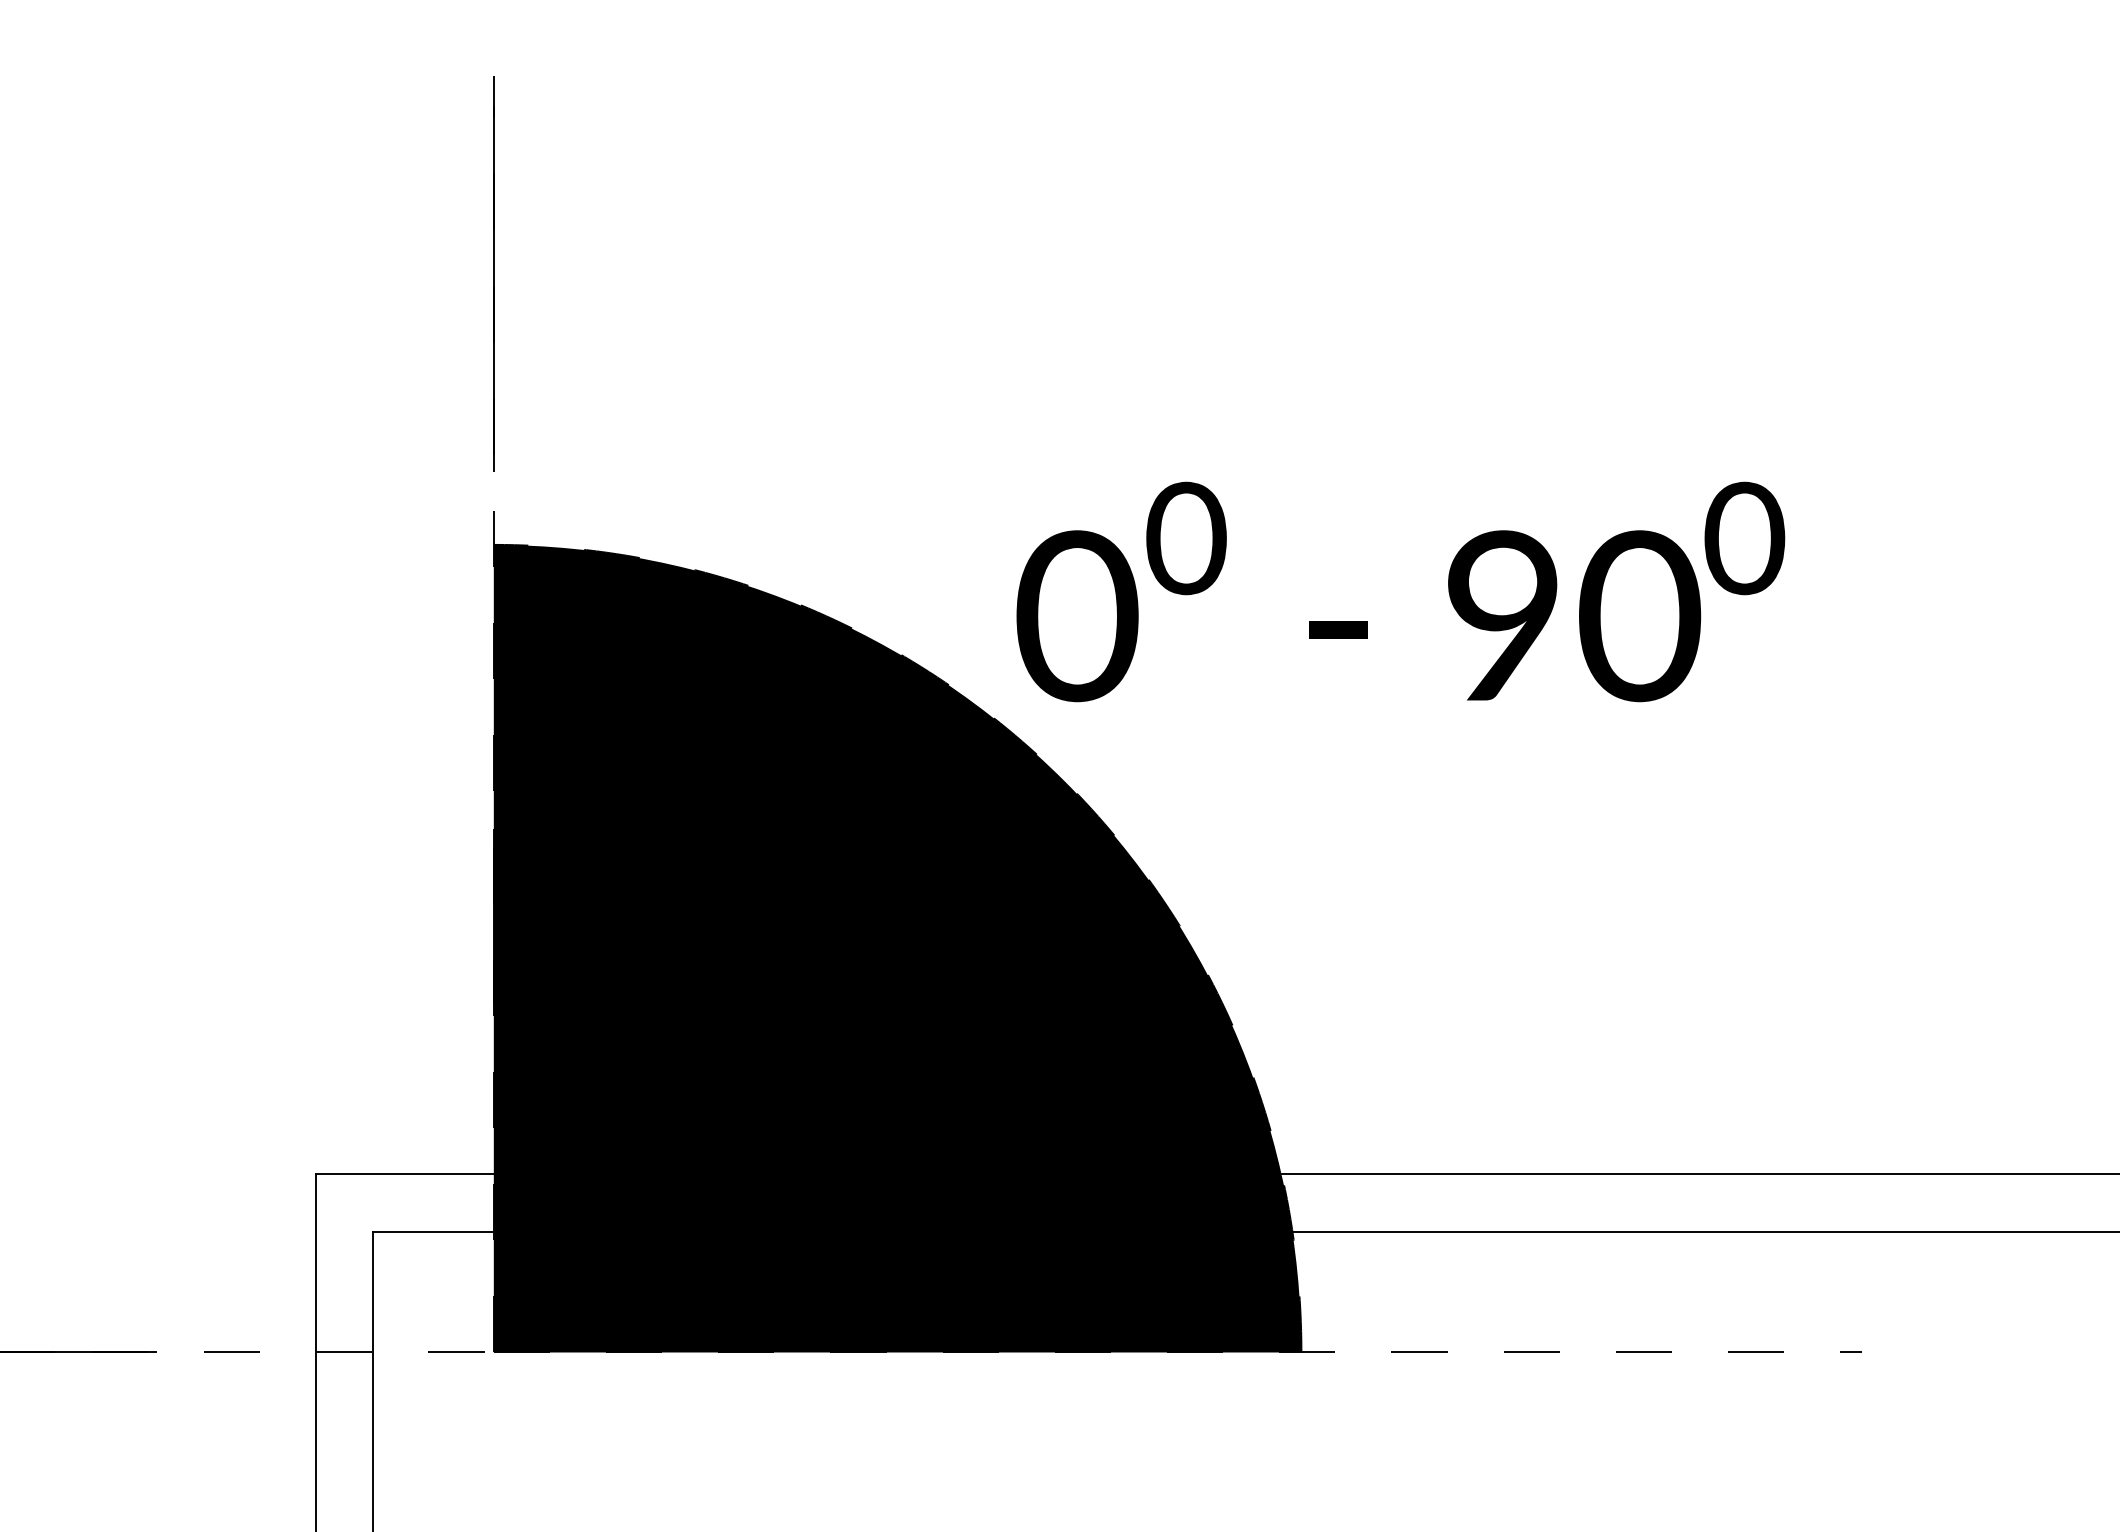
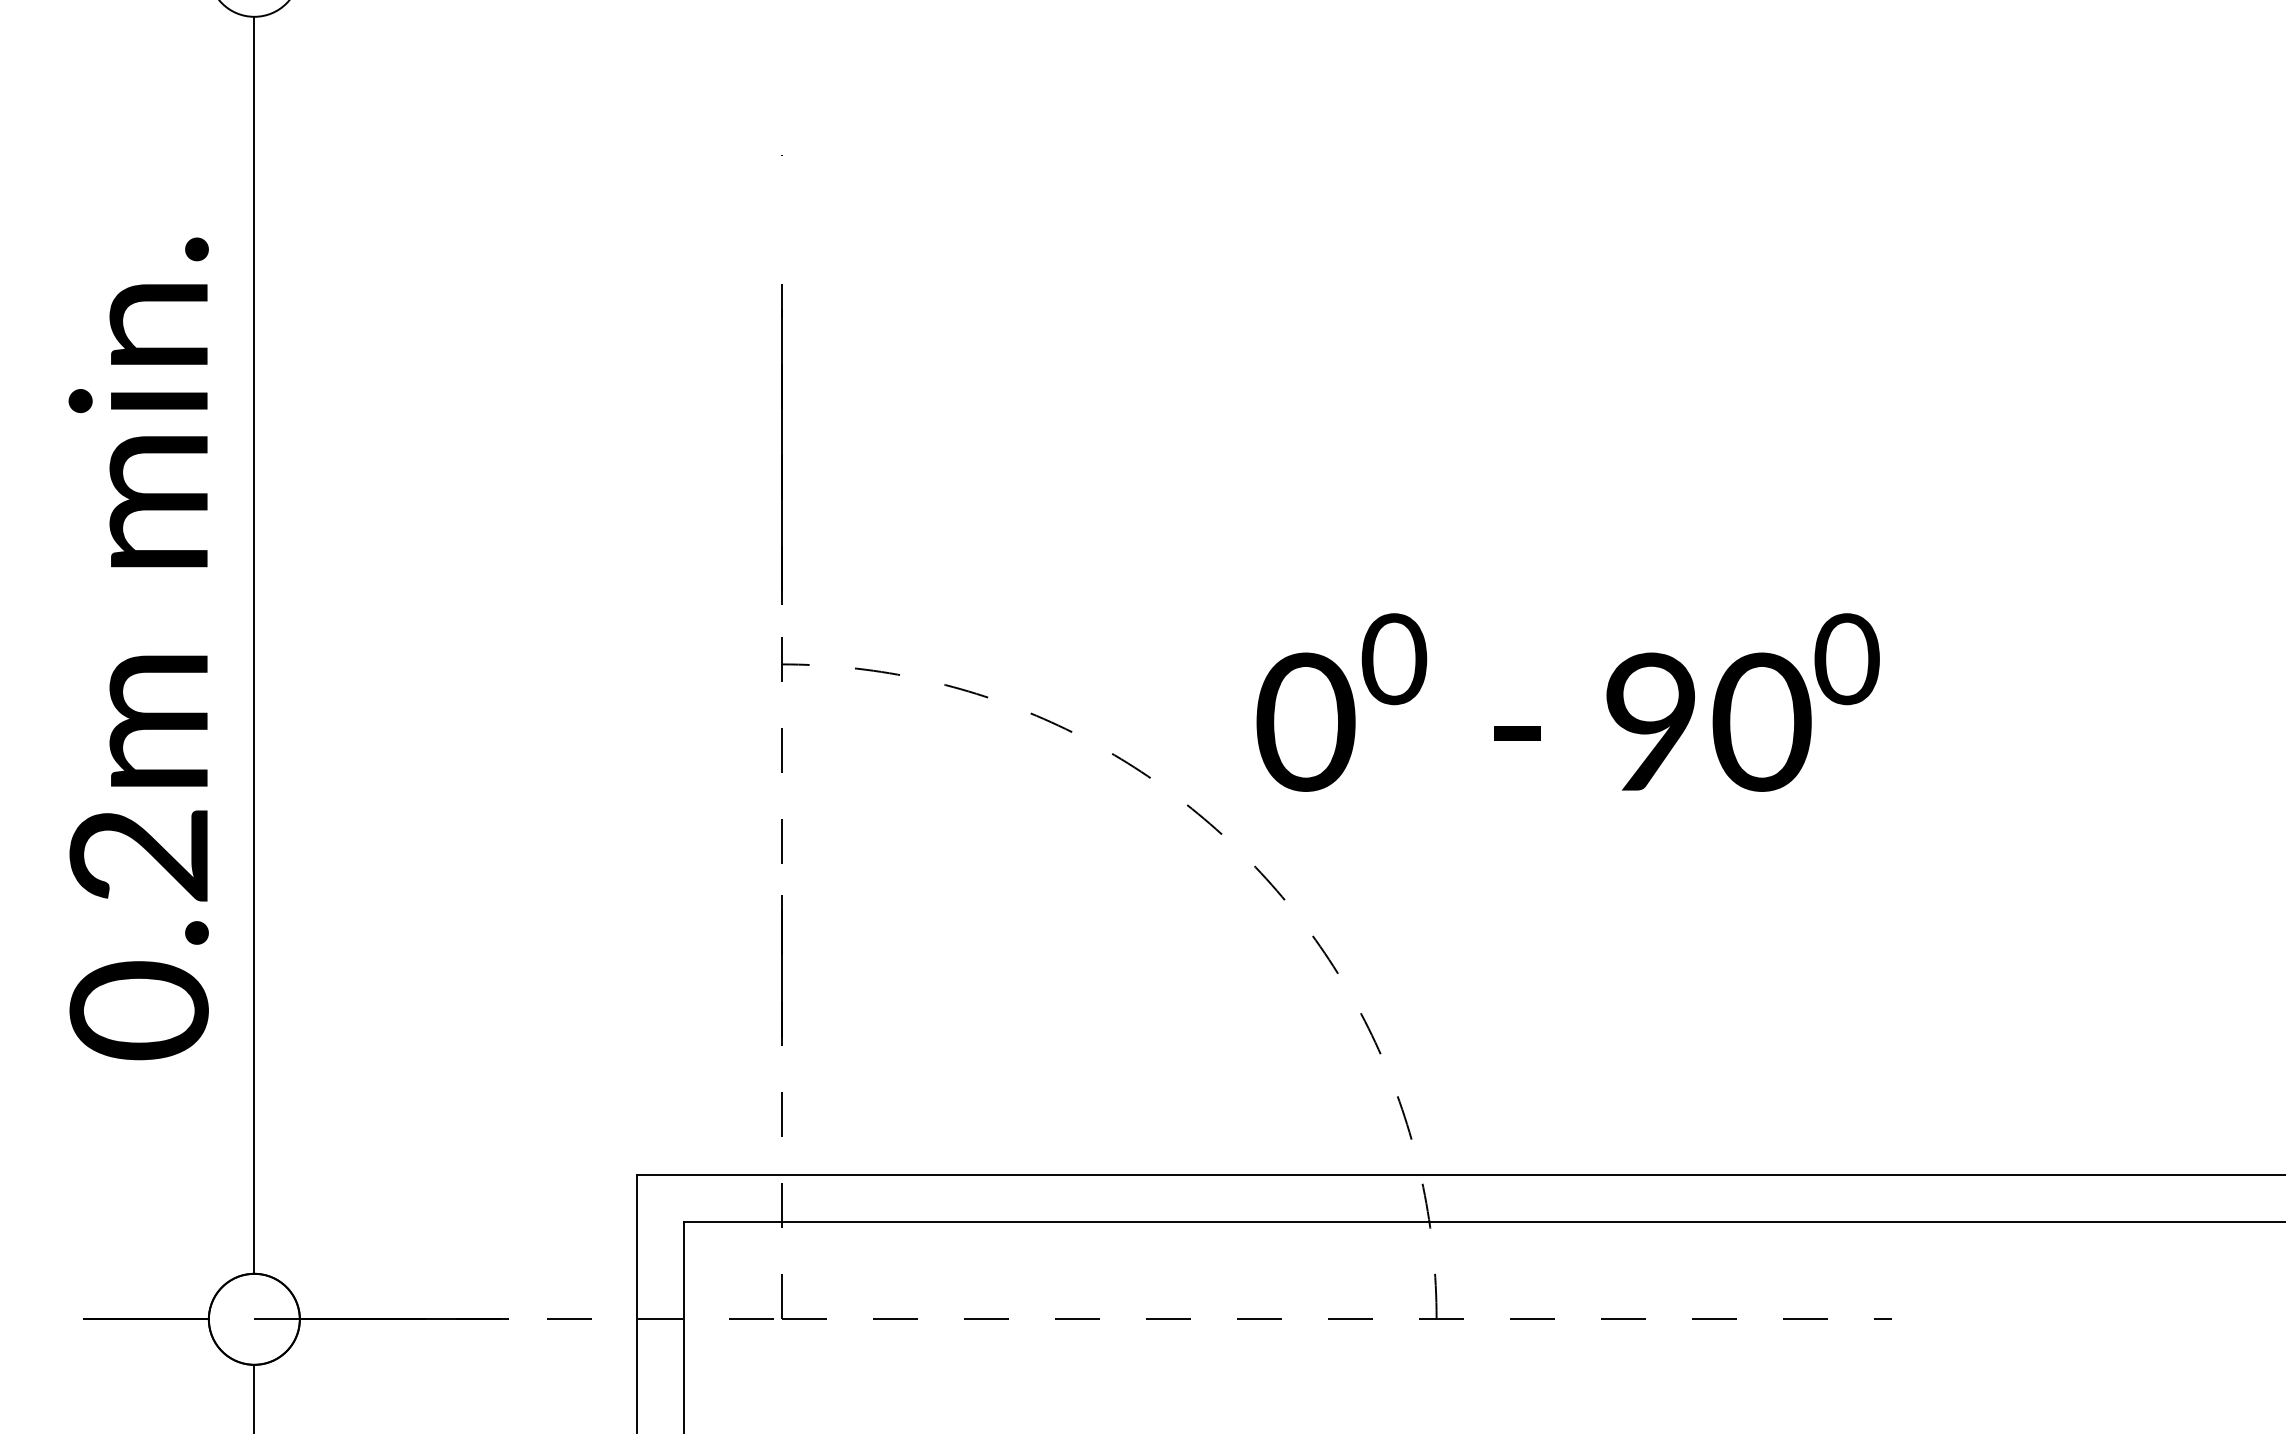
text: (1399, 591) -> (1567, 702), moved
fill: (896, 948) -> (1108, 991), removed

